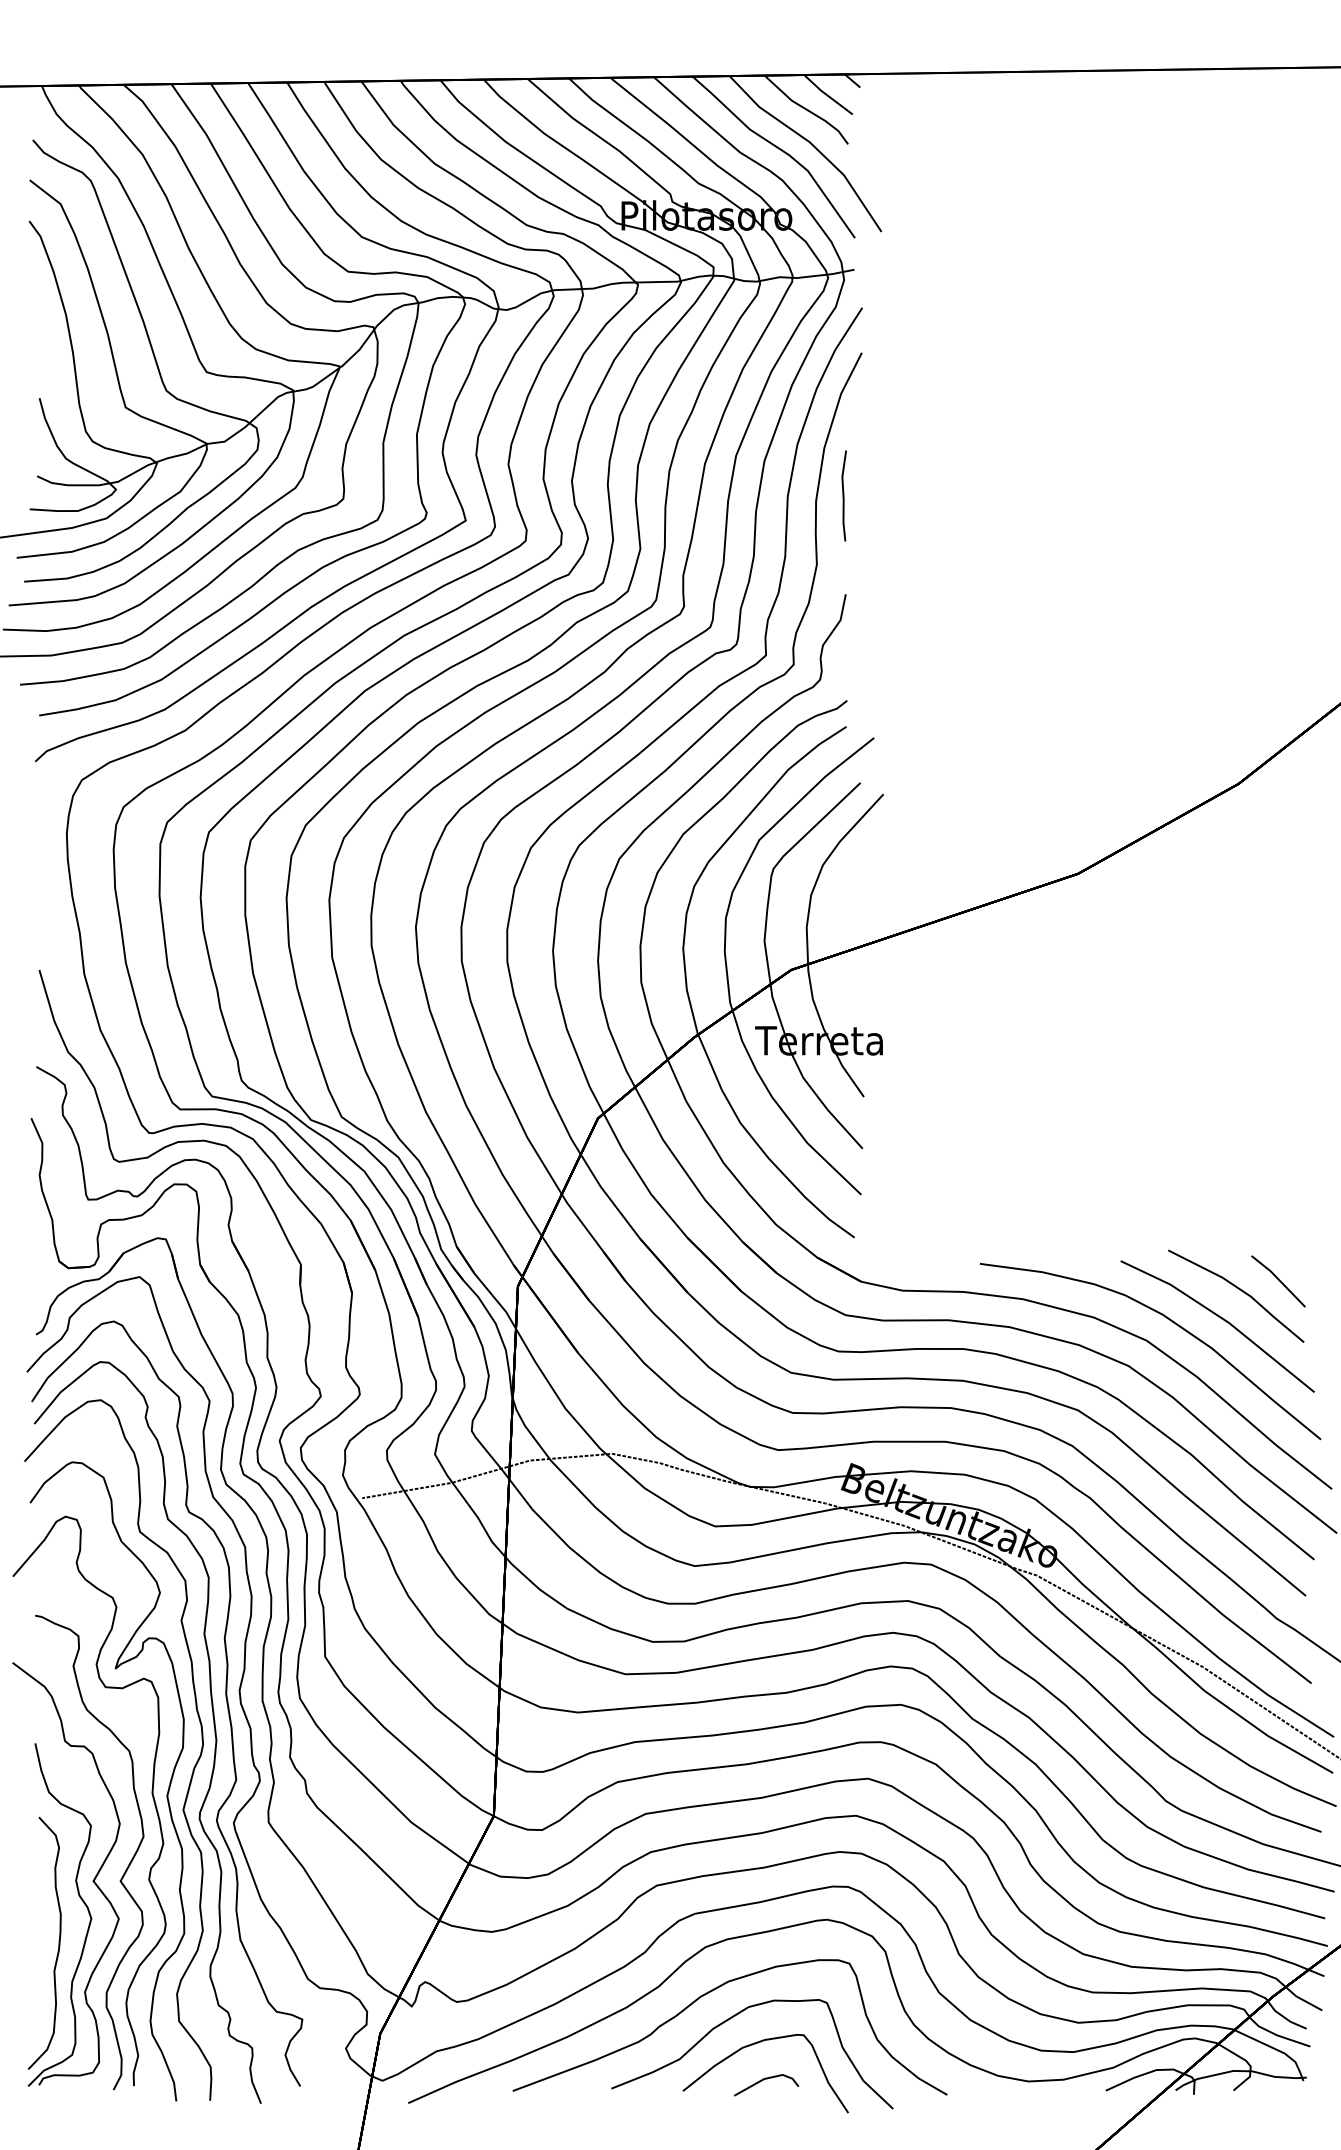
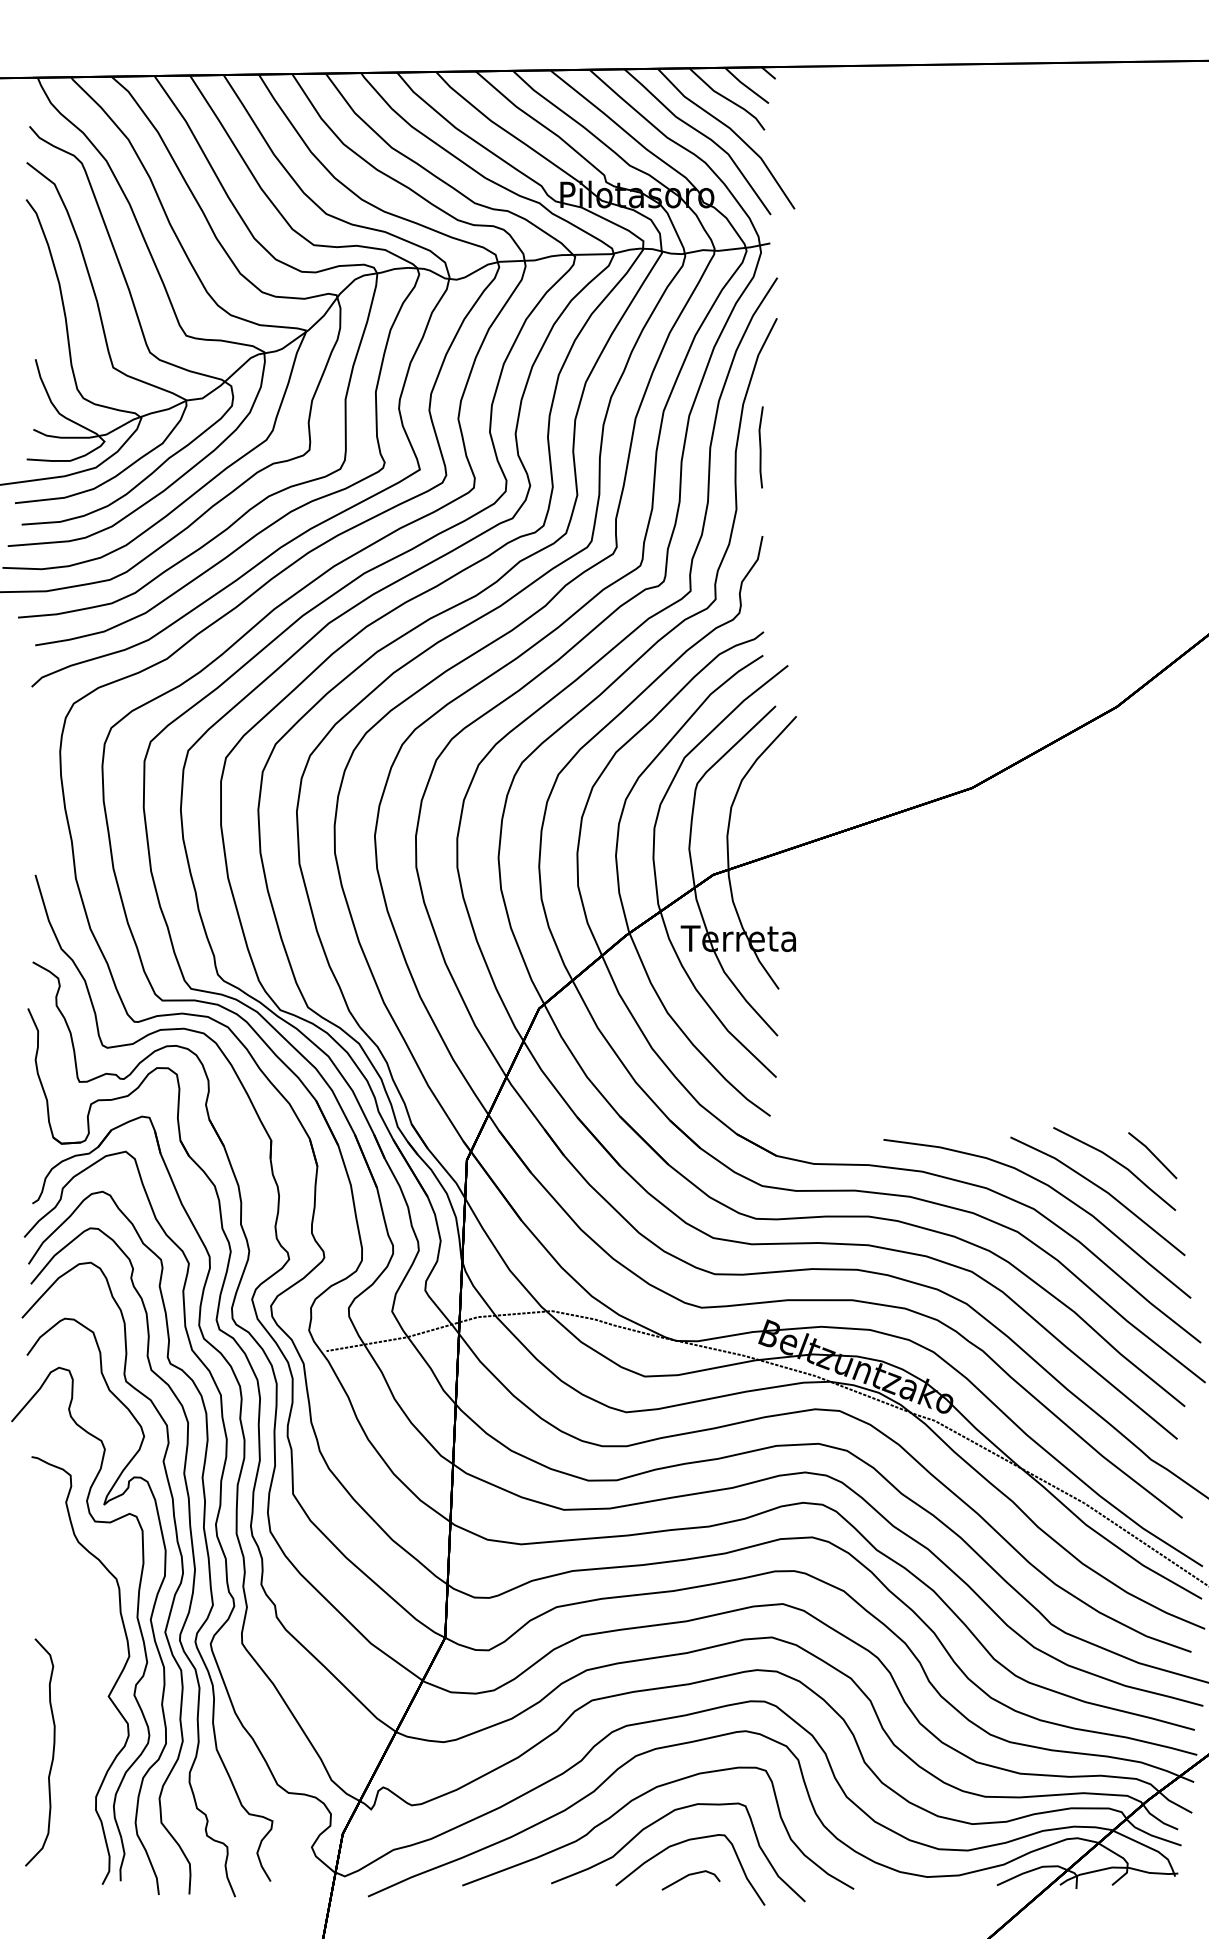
part: (75, 1877) -> (67, 1693), removed

